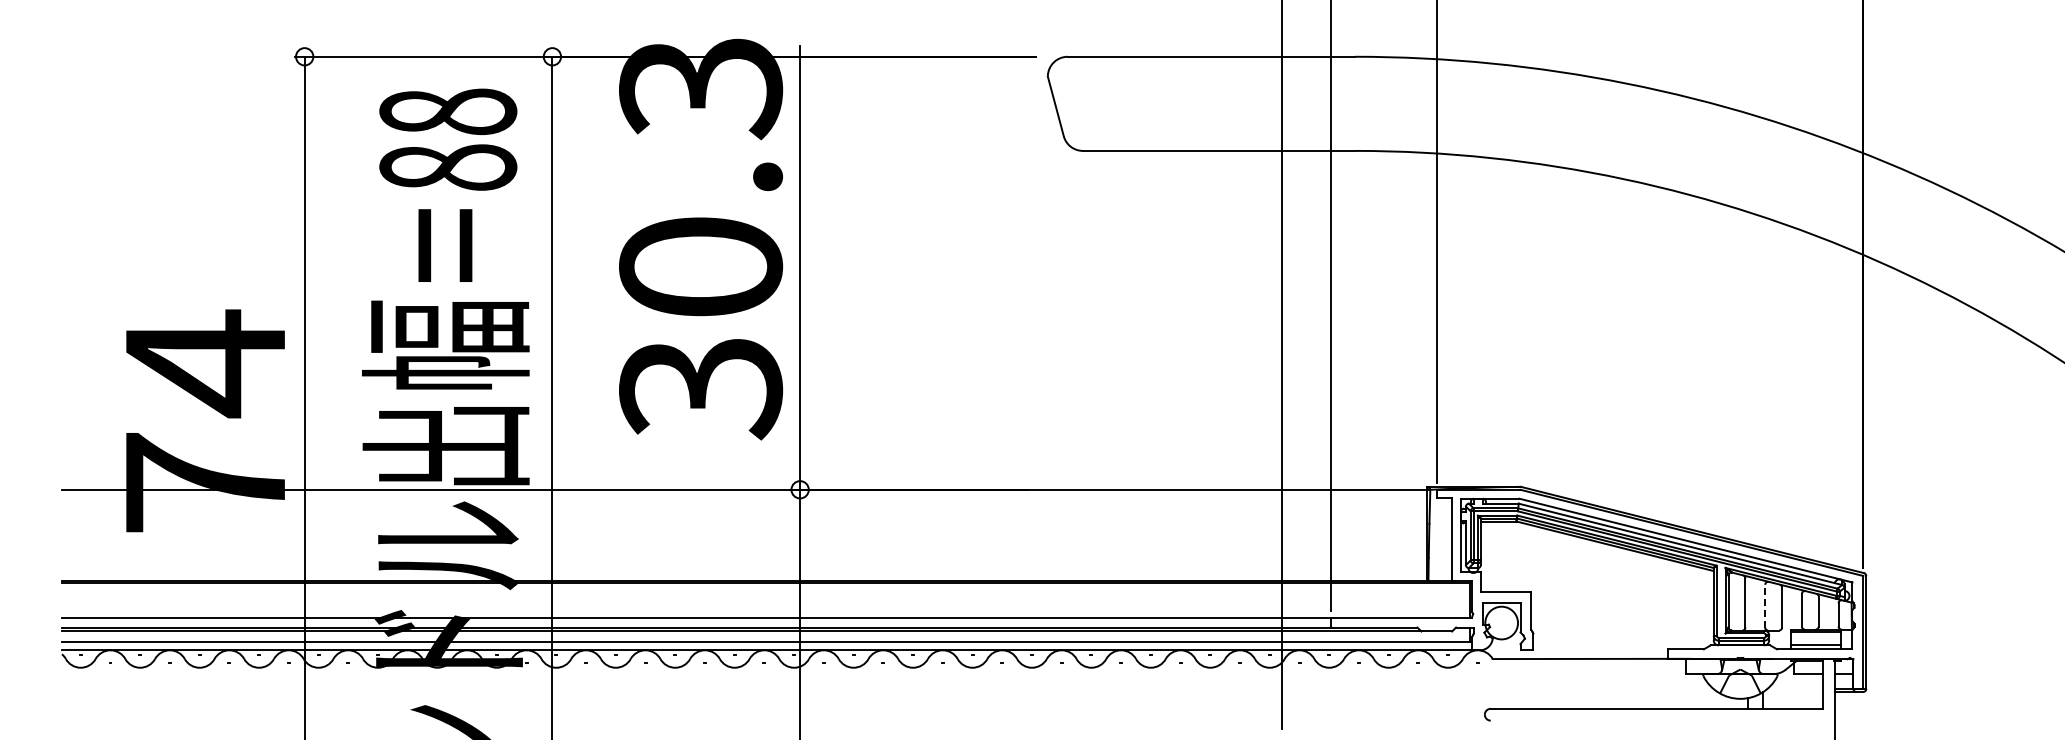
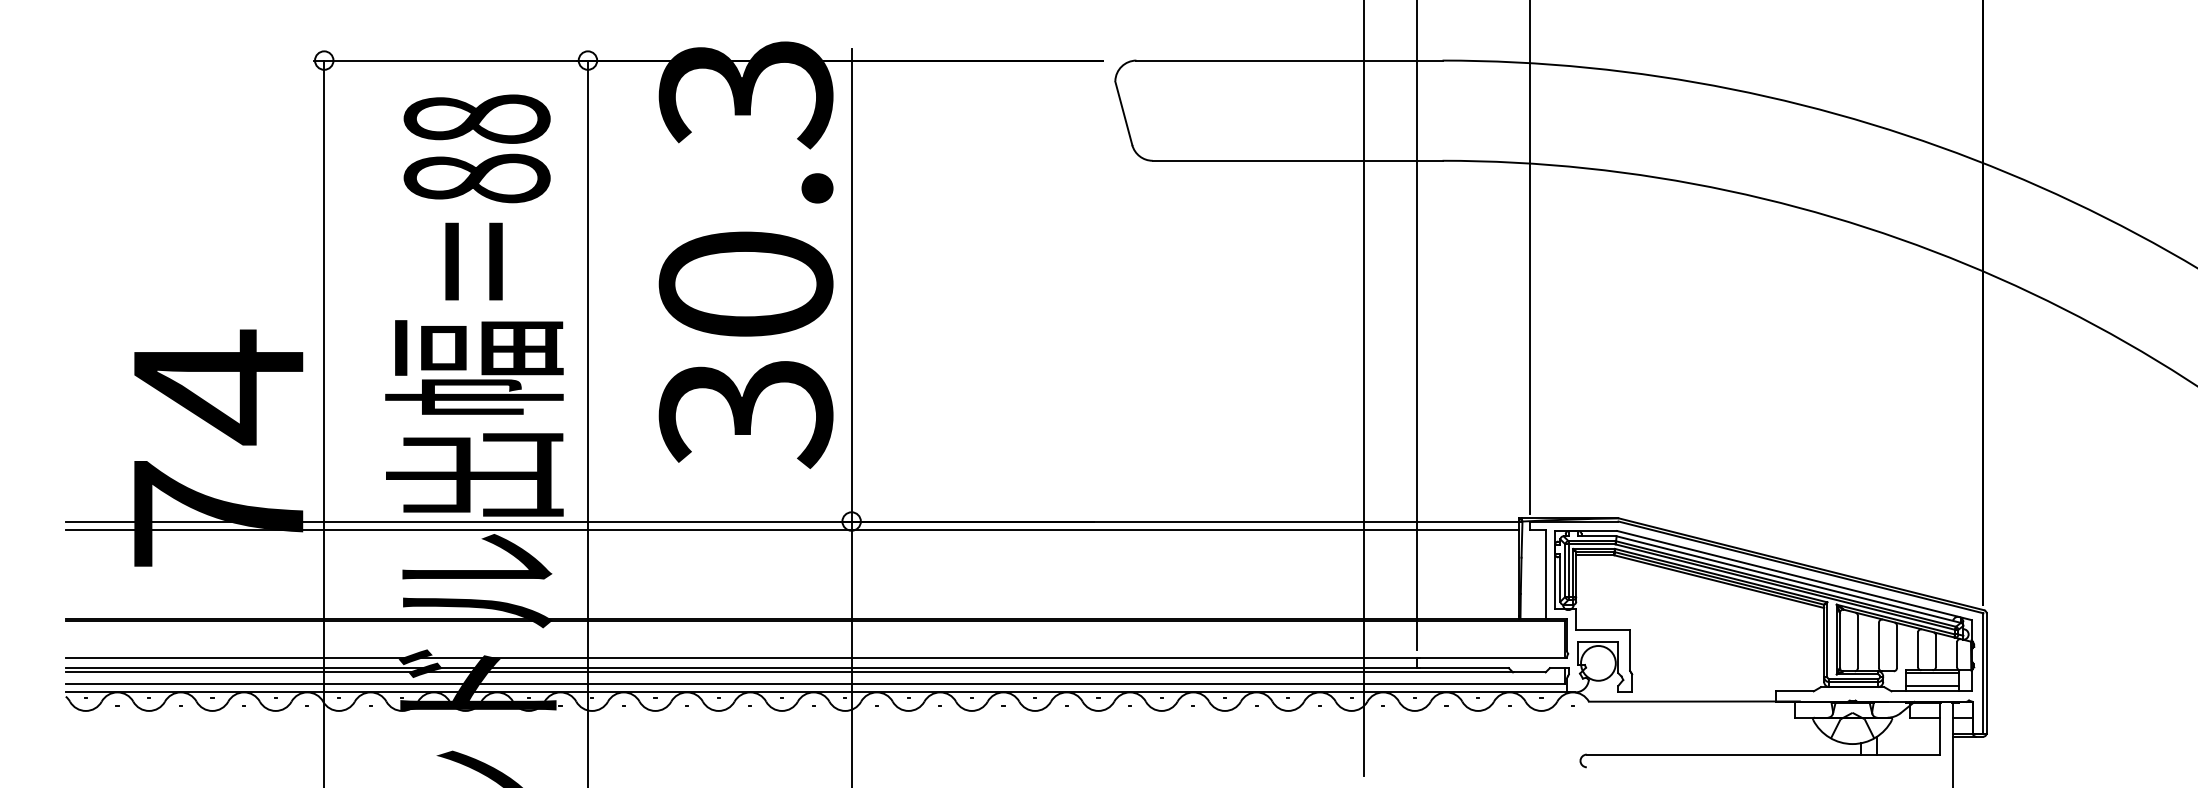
line: (744, 497) -> (792, 529), added
line: (1765, 605) -> (1879, 644), dashed -> solid

